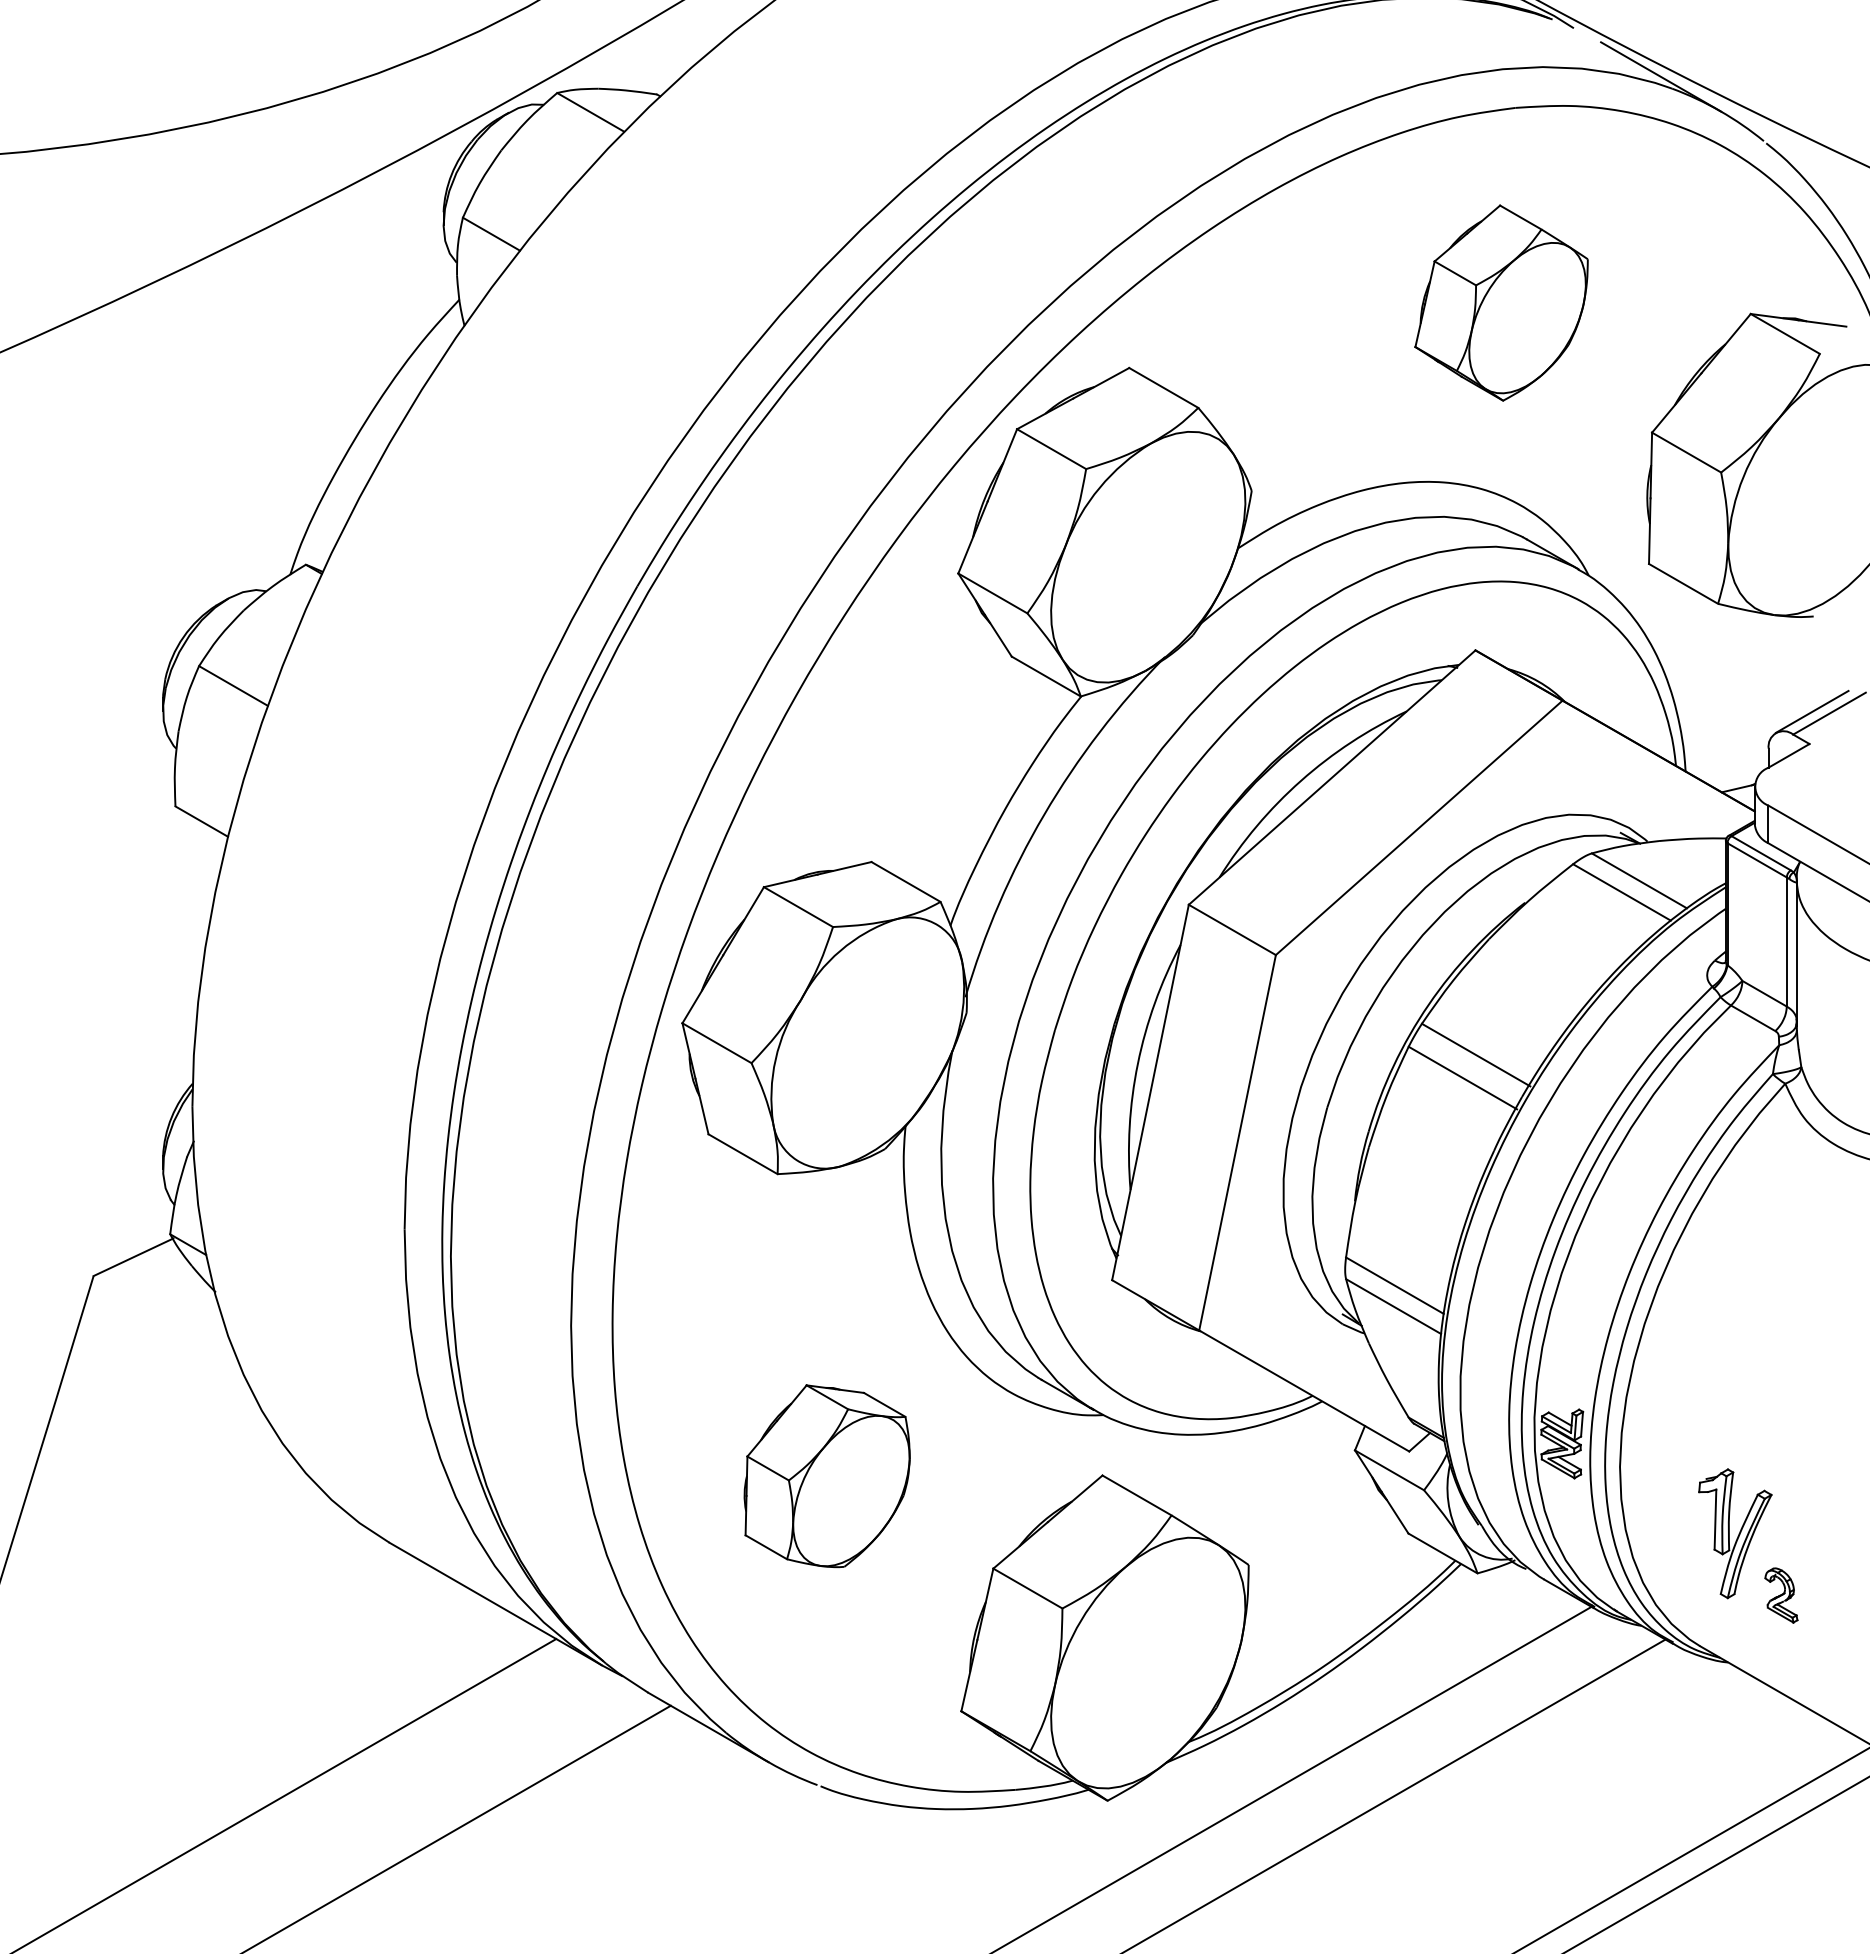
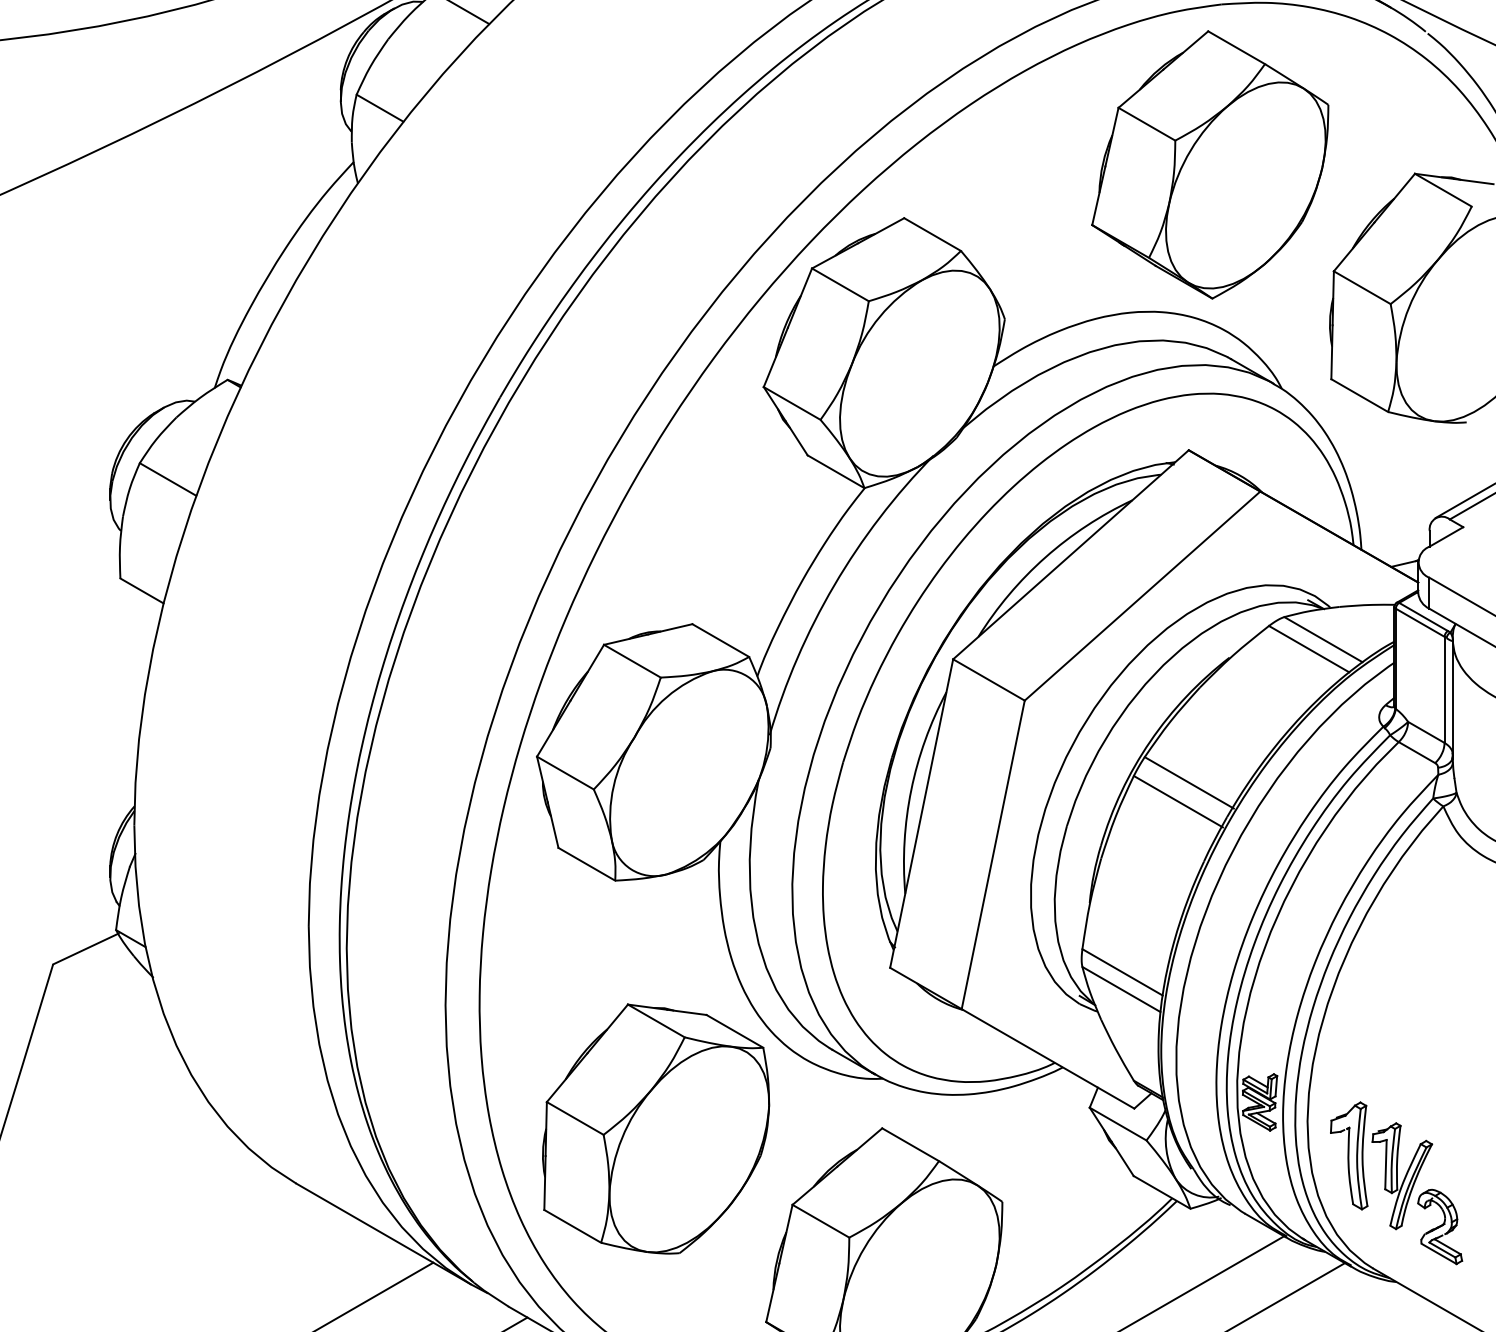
part: (1501, 302) -> (1210, 164), size x1.67
part: (826, 1475) -> (655, 1128), size x1.67
part: (1670, 1509) -> (1349, 1156), added
part: (1781, 1595) -> (1440, 1226), size x1.67

